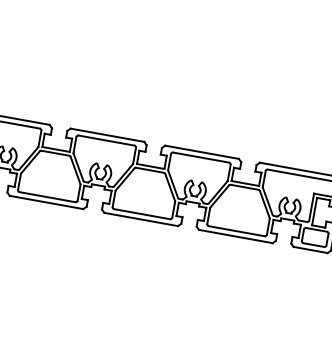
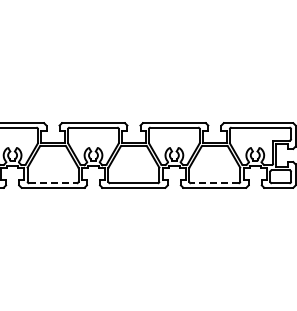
line: (47, 197) -> (53, 183), solid -> dashed
line: (236, 231) -> (214, 183), solid -> dashed

